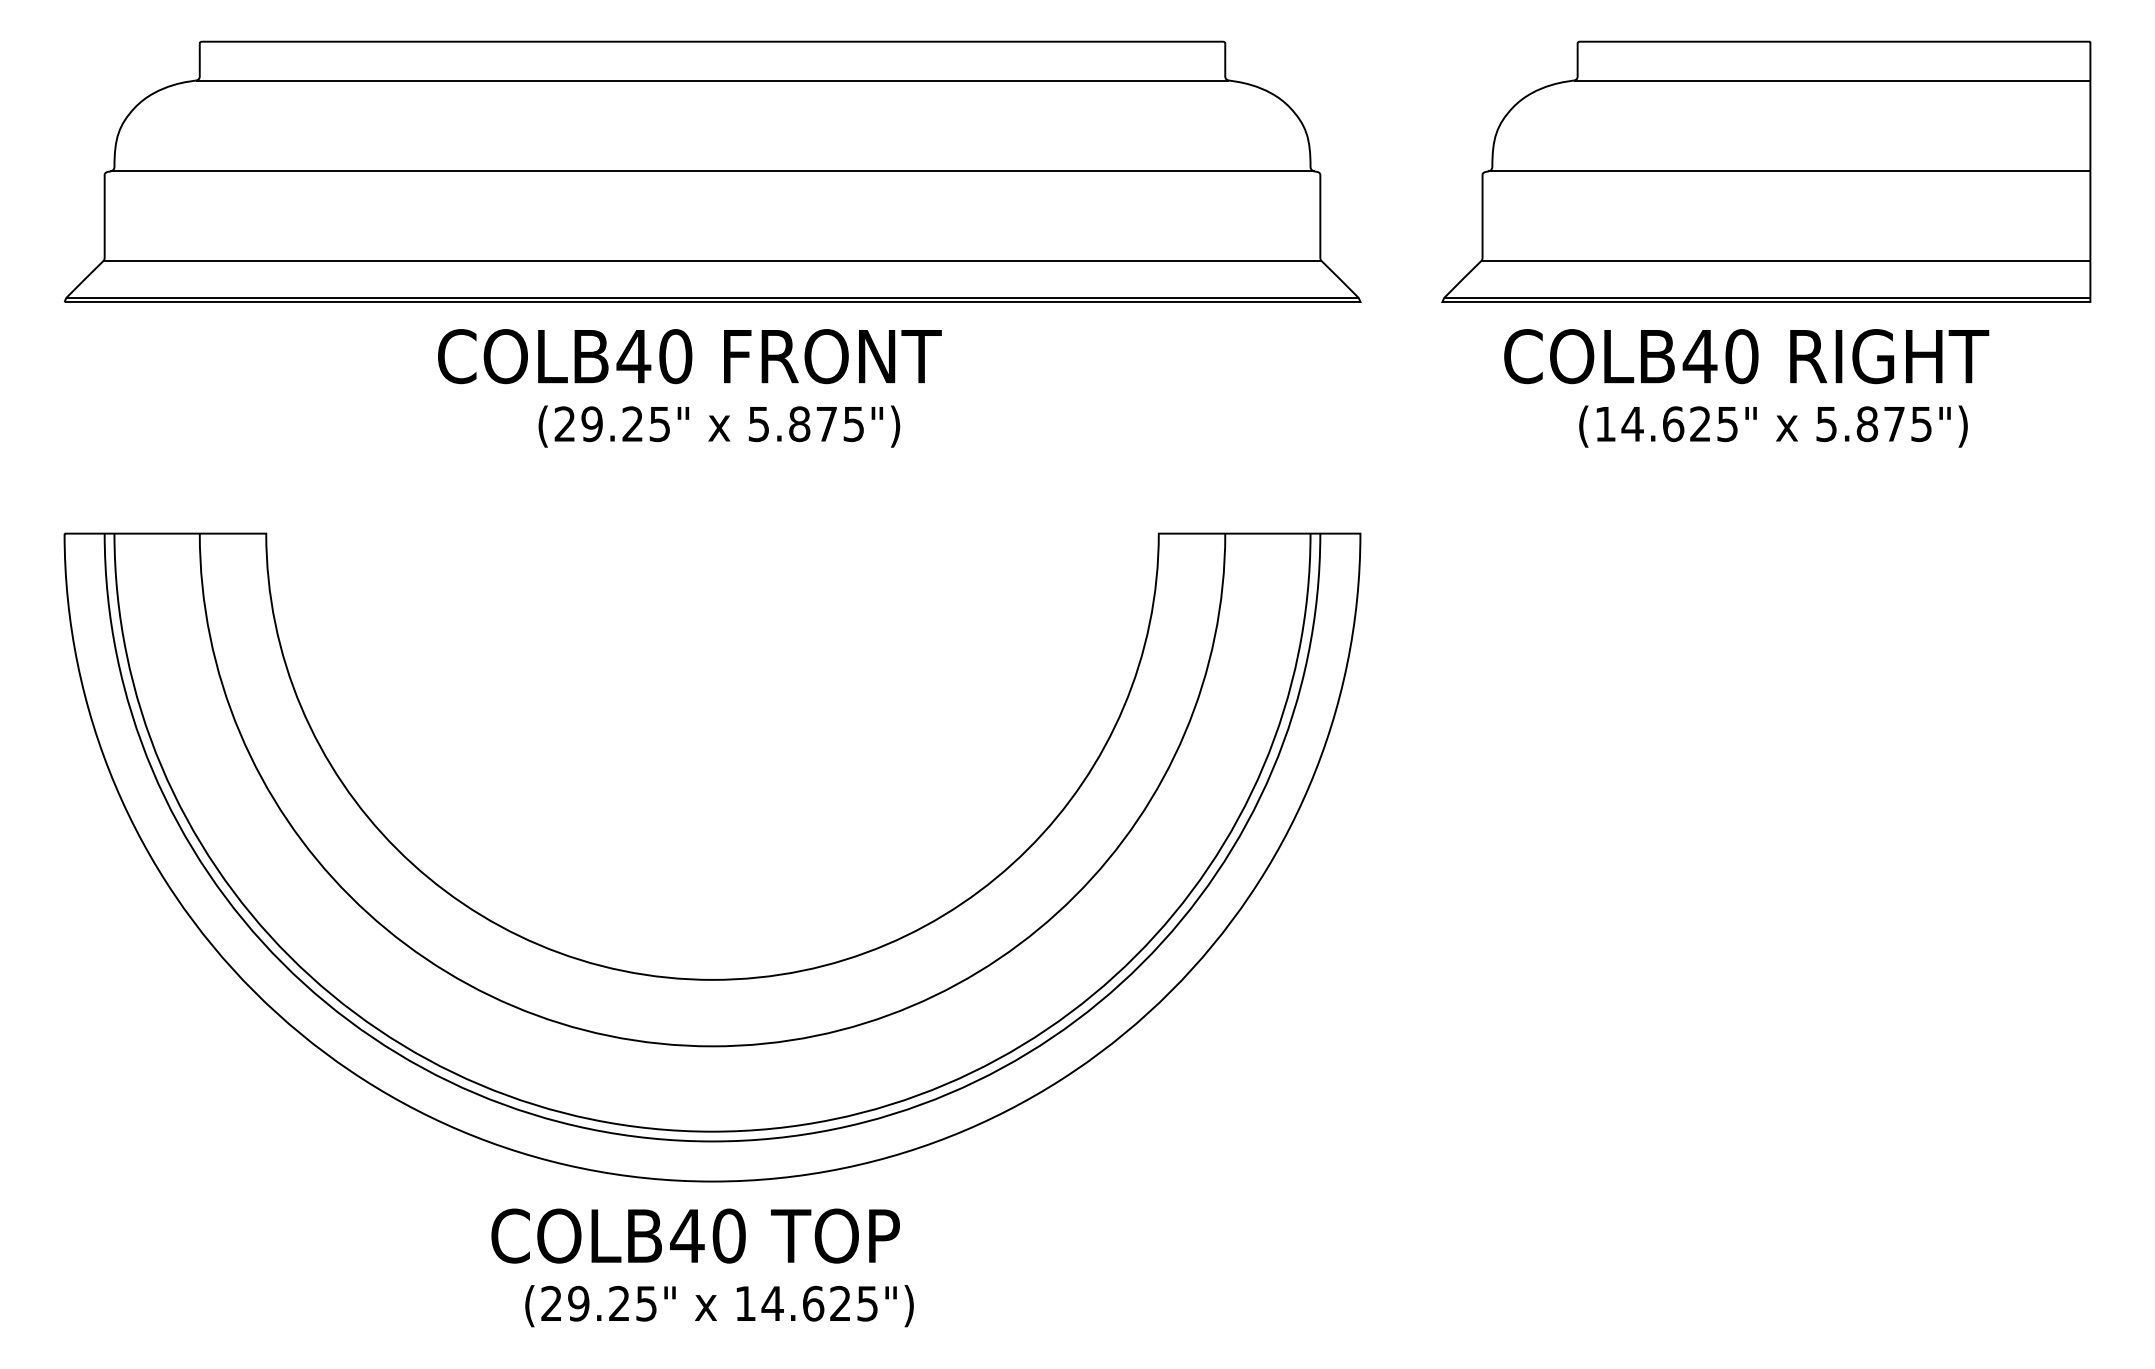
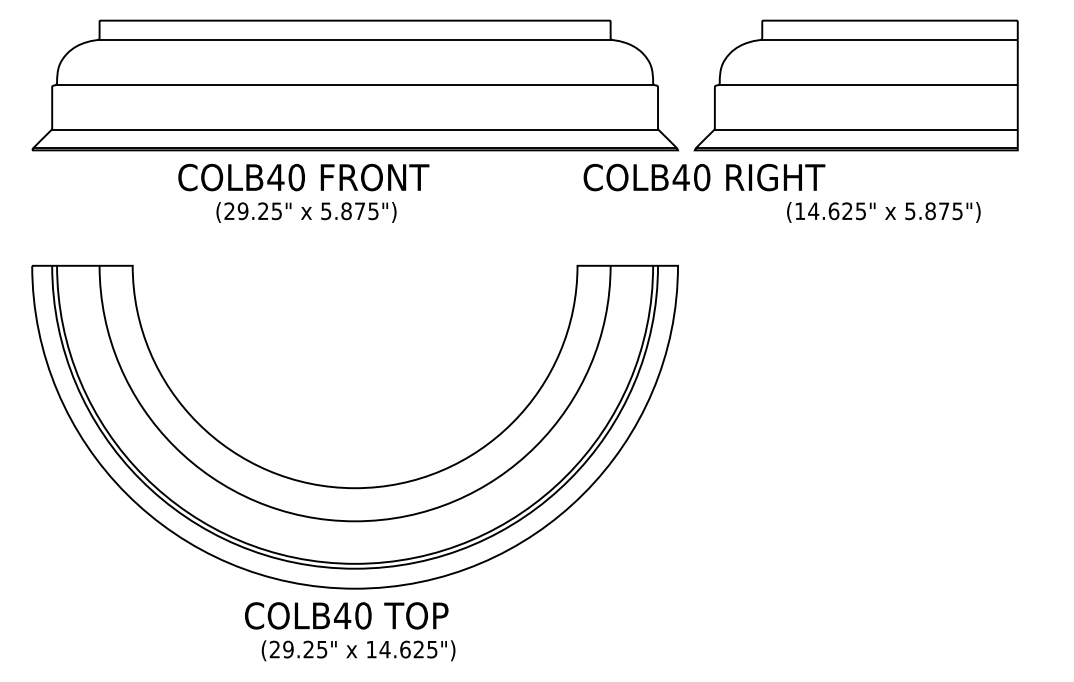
part: (1764, 171) -> (855, 85), moved
text: (689, 356) -> (303, 177), moved
text: (1746, 356) -> (704, 177), moved
text: (719, 426) -> (306, 212), moved

